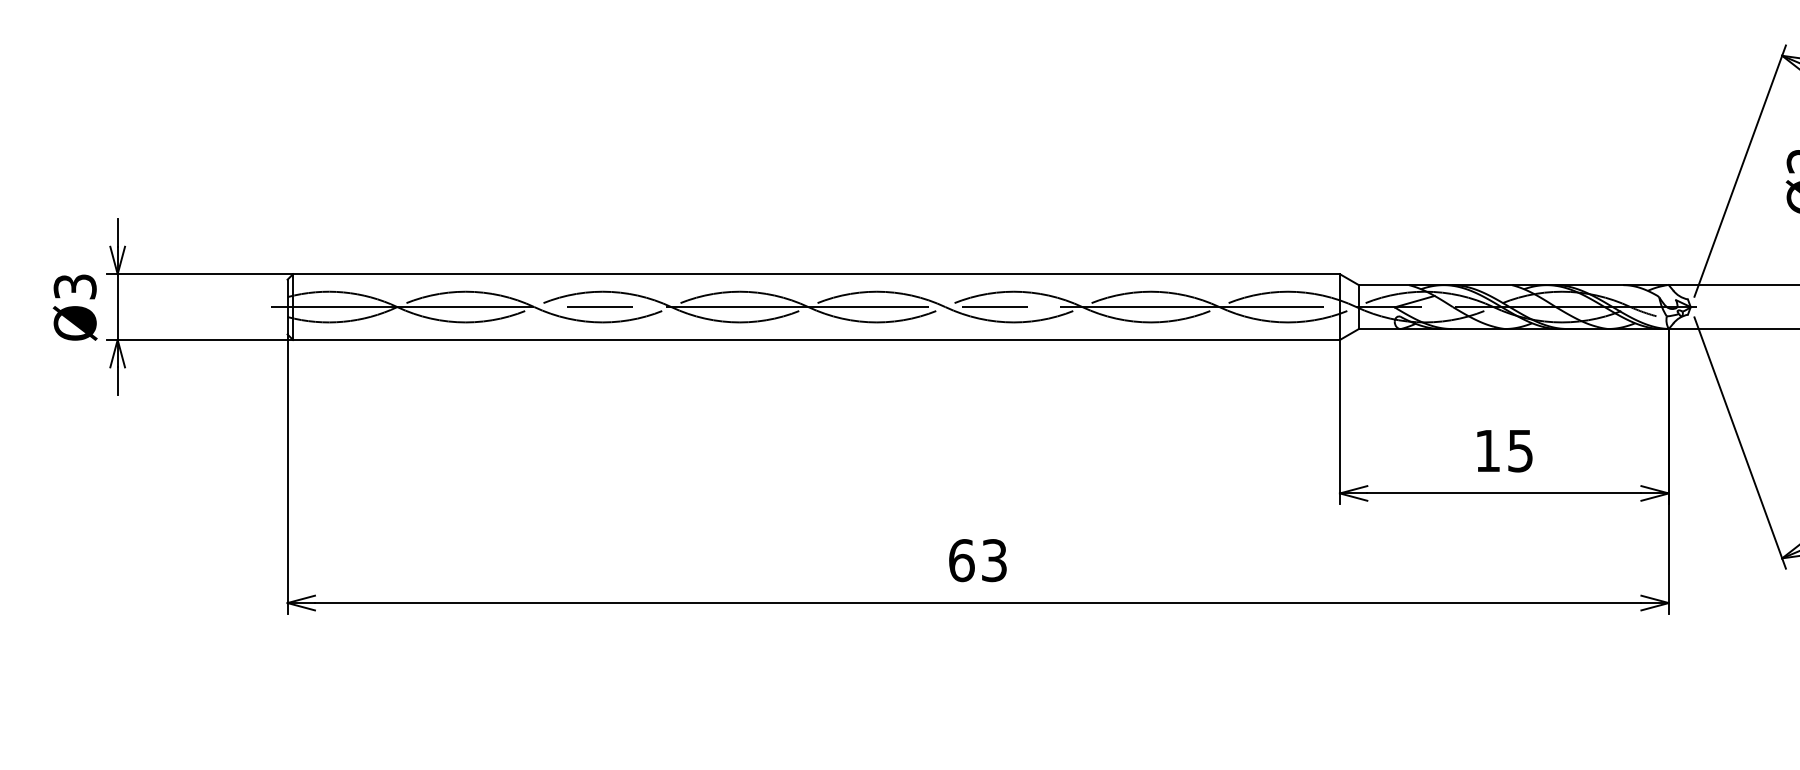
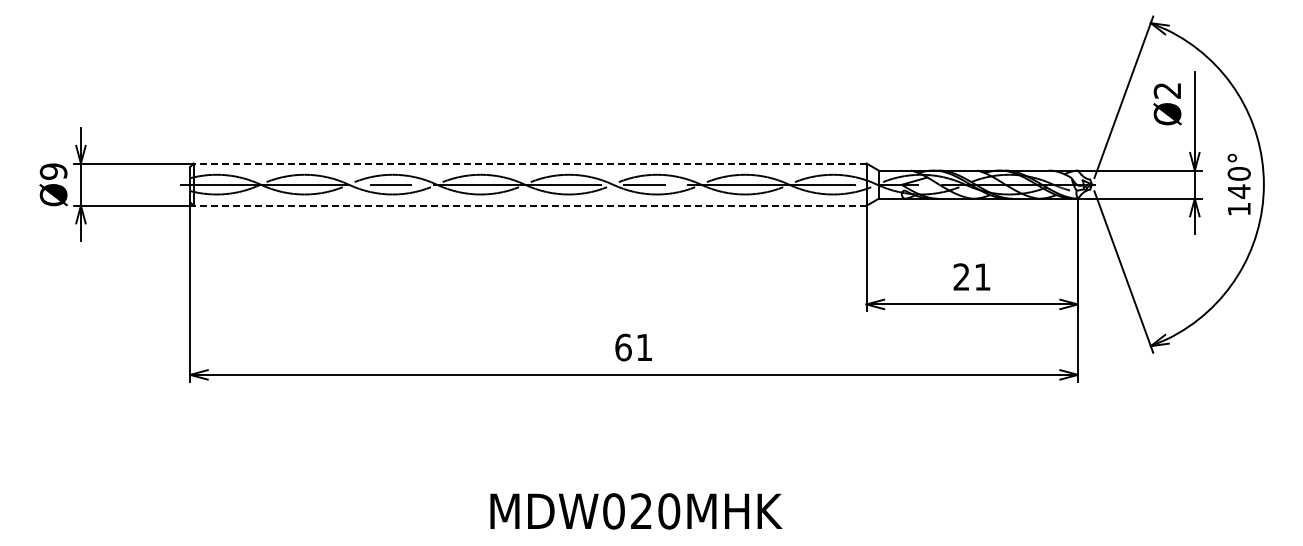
line: (815, 274) -> (529, 163), solid -> dashed
text: (74, 286) -> (53, 171), Ø3 -> Ø9
line: (815, 339) -> (529, 205), solid -> dashed
text: (1503, 449) -> (971, 276), 15 -> 21
text: (994, 560) -> (644, 347), 63 -> 61

